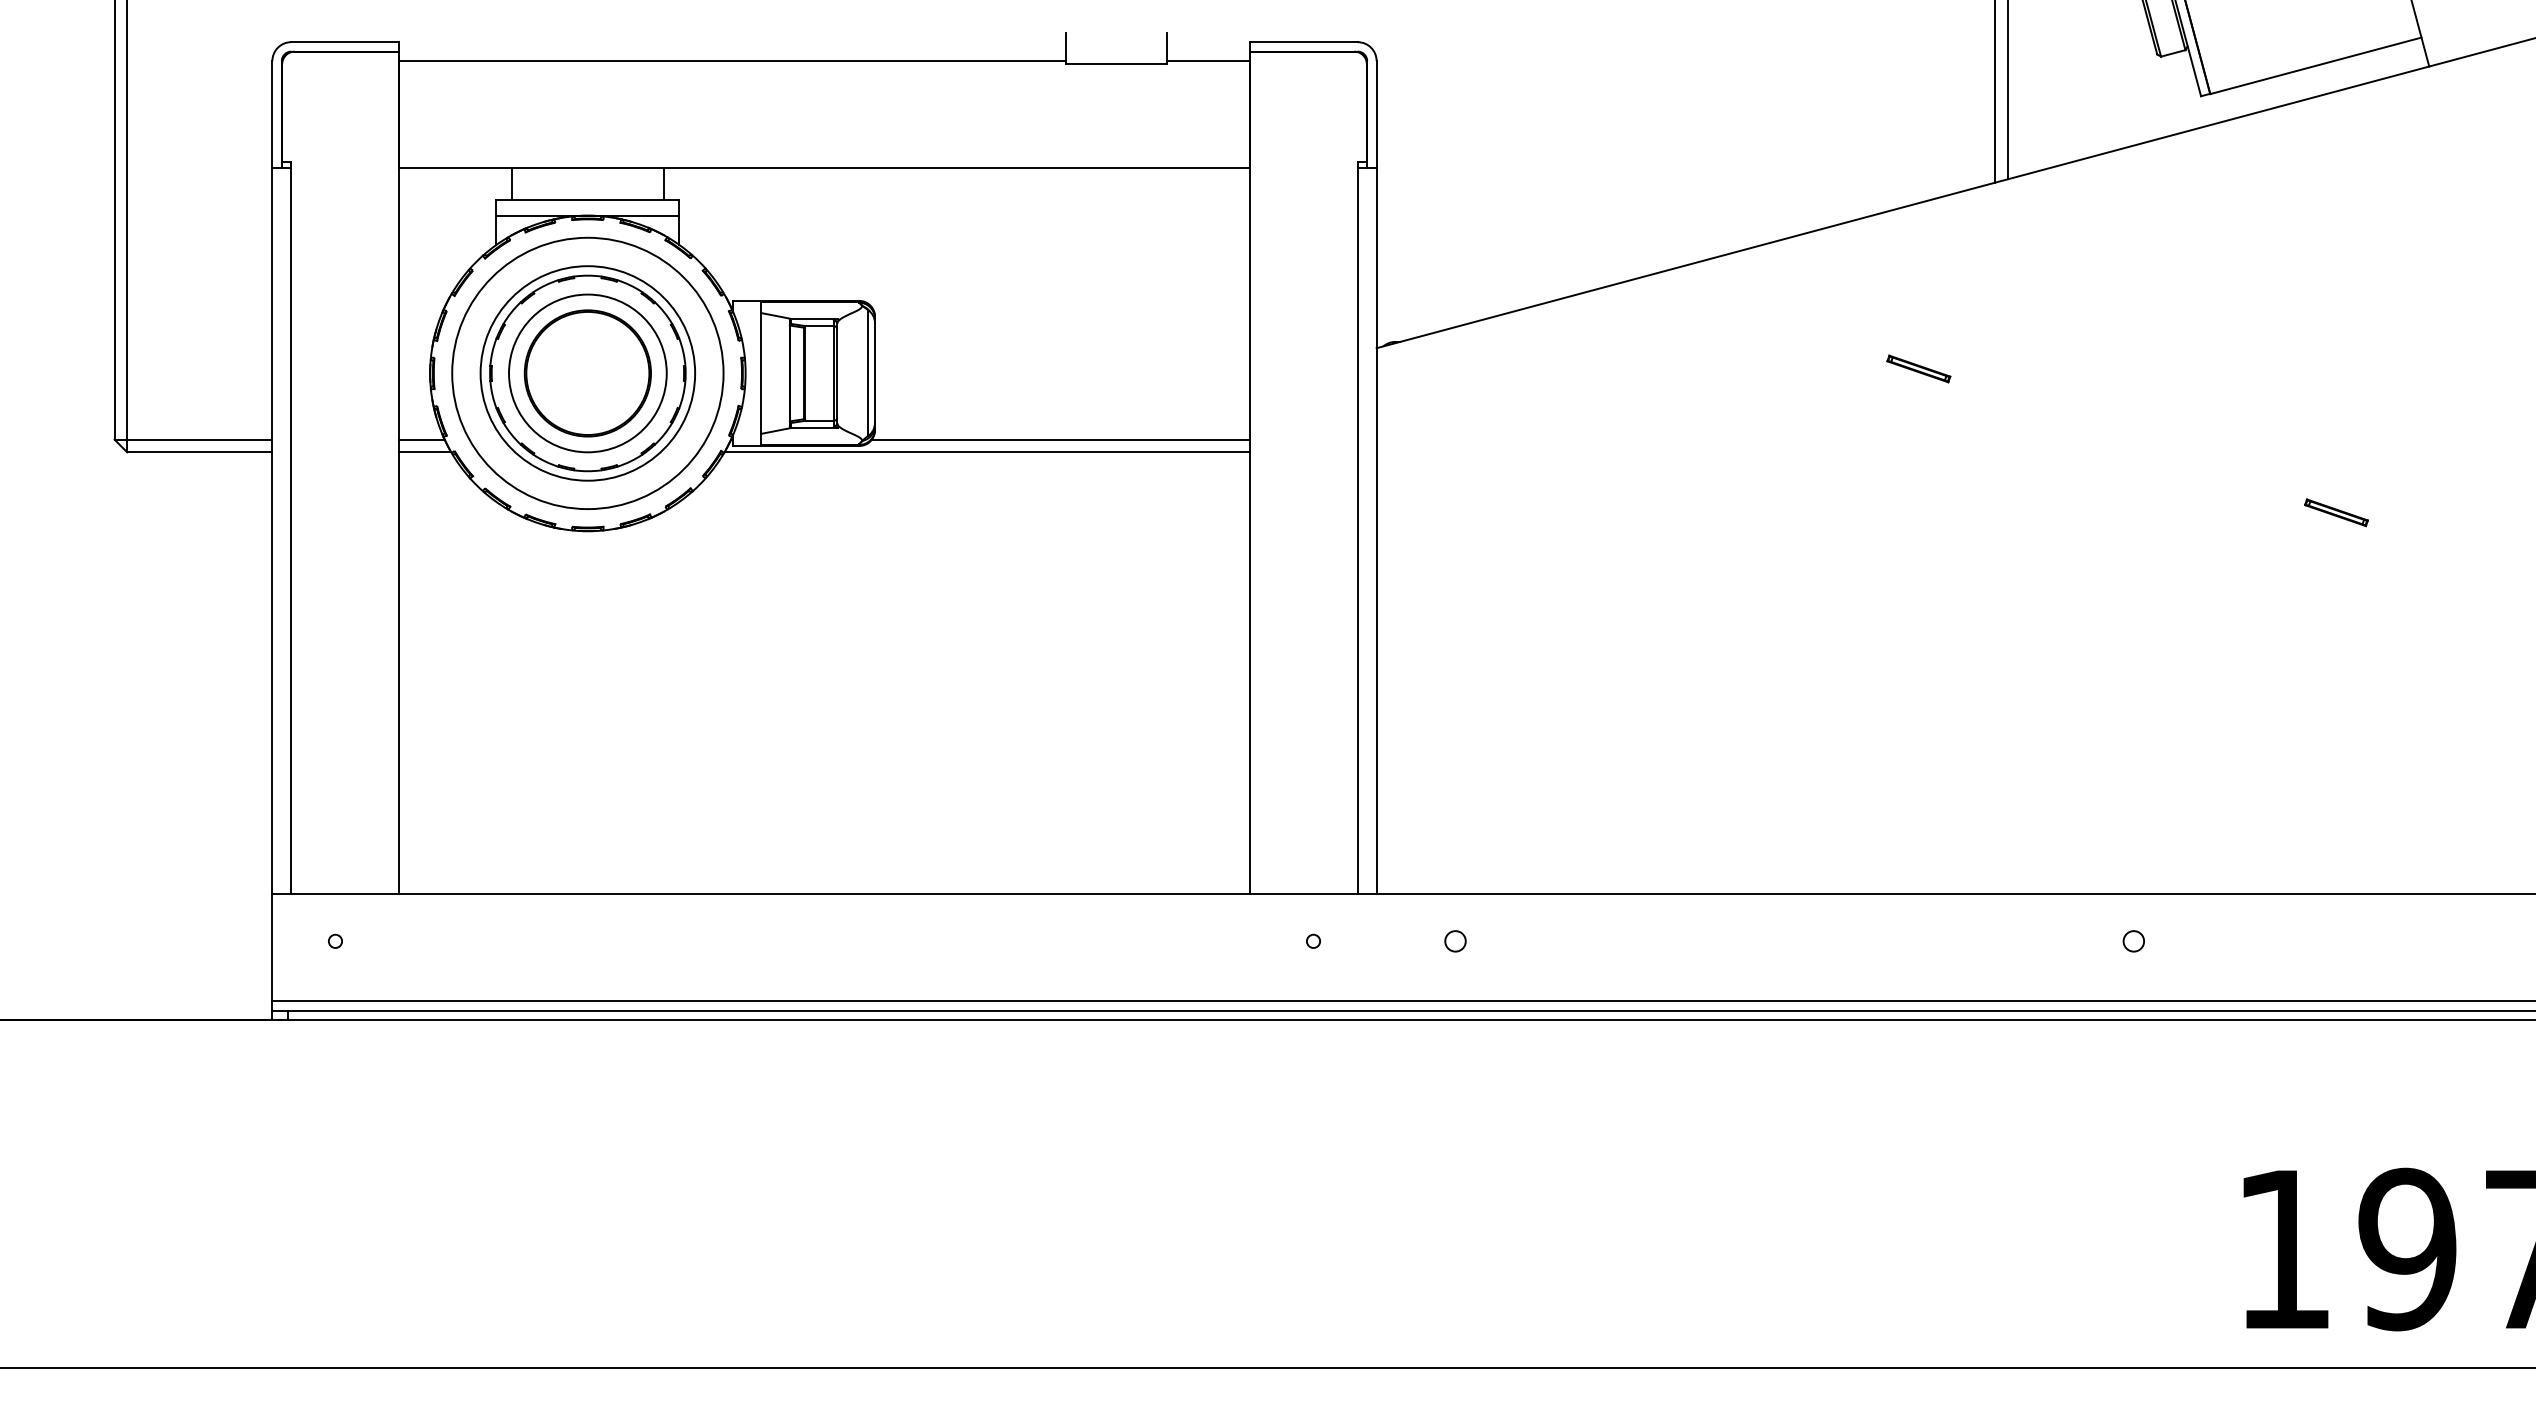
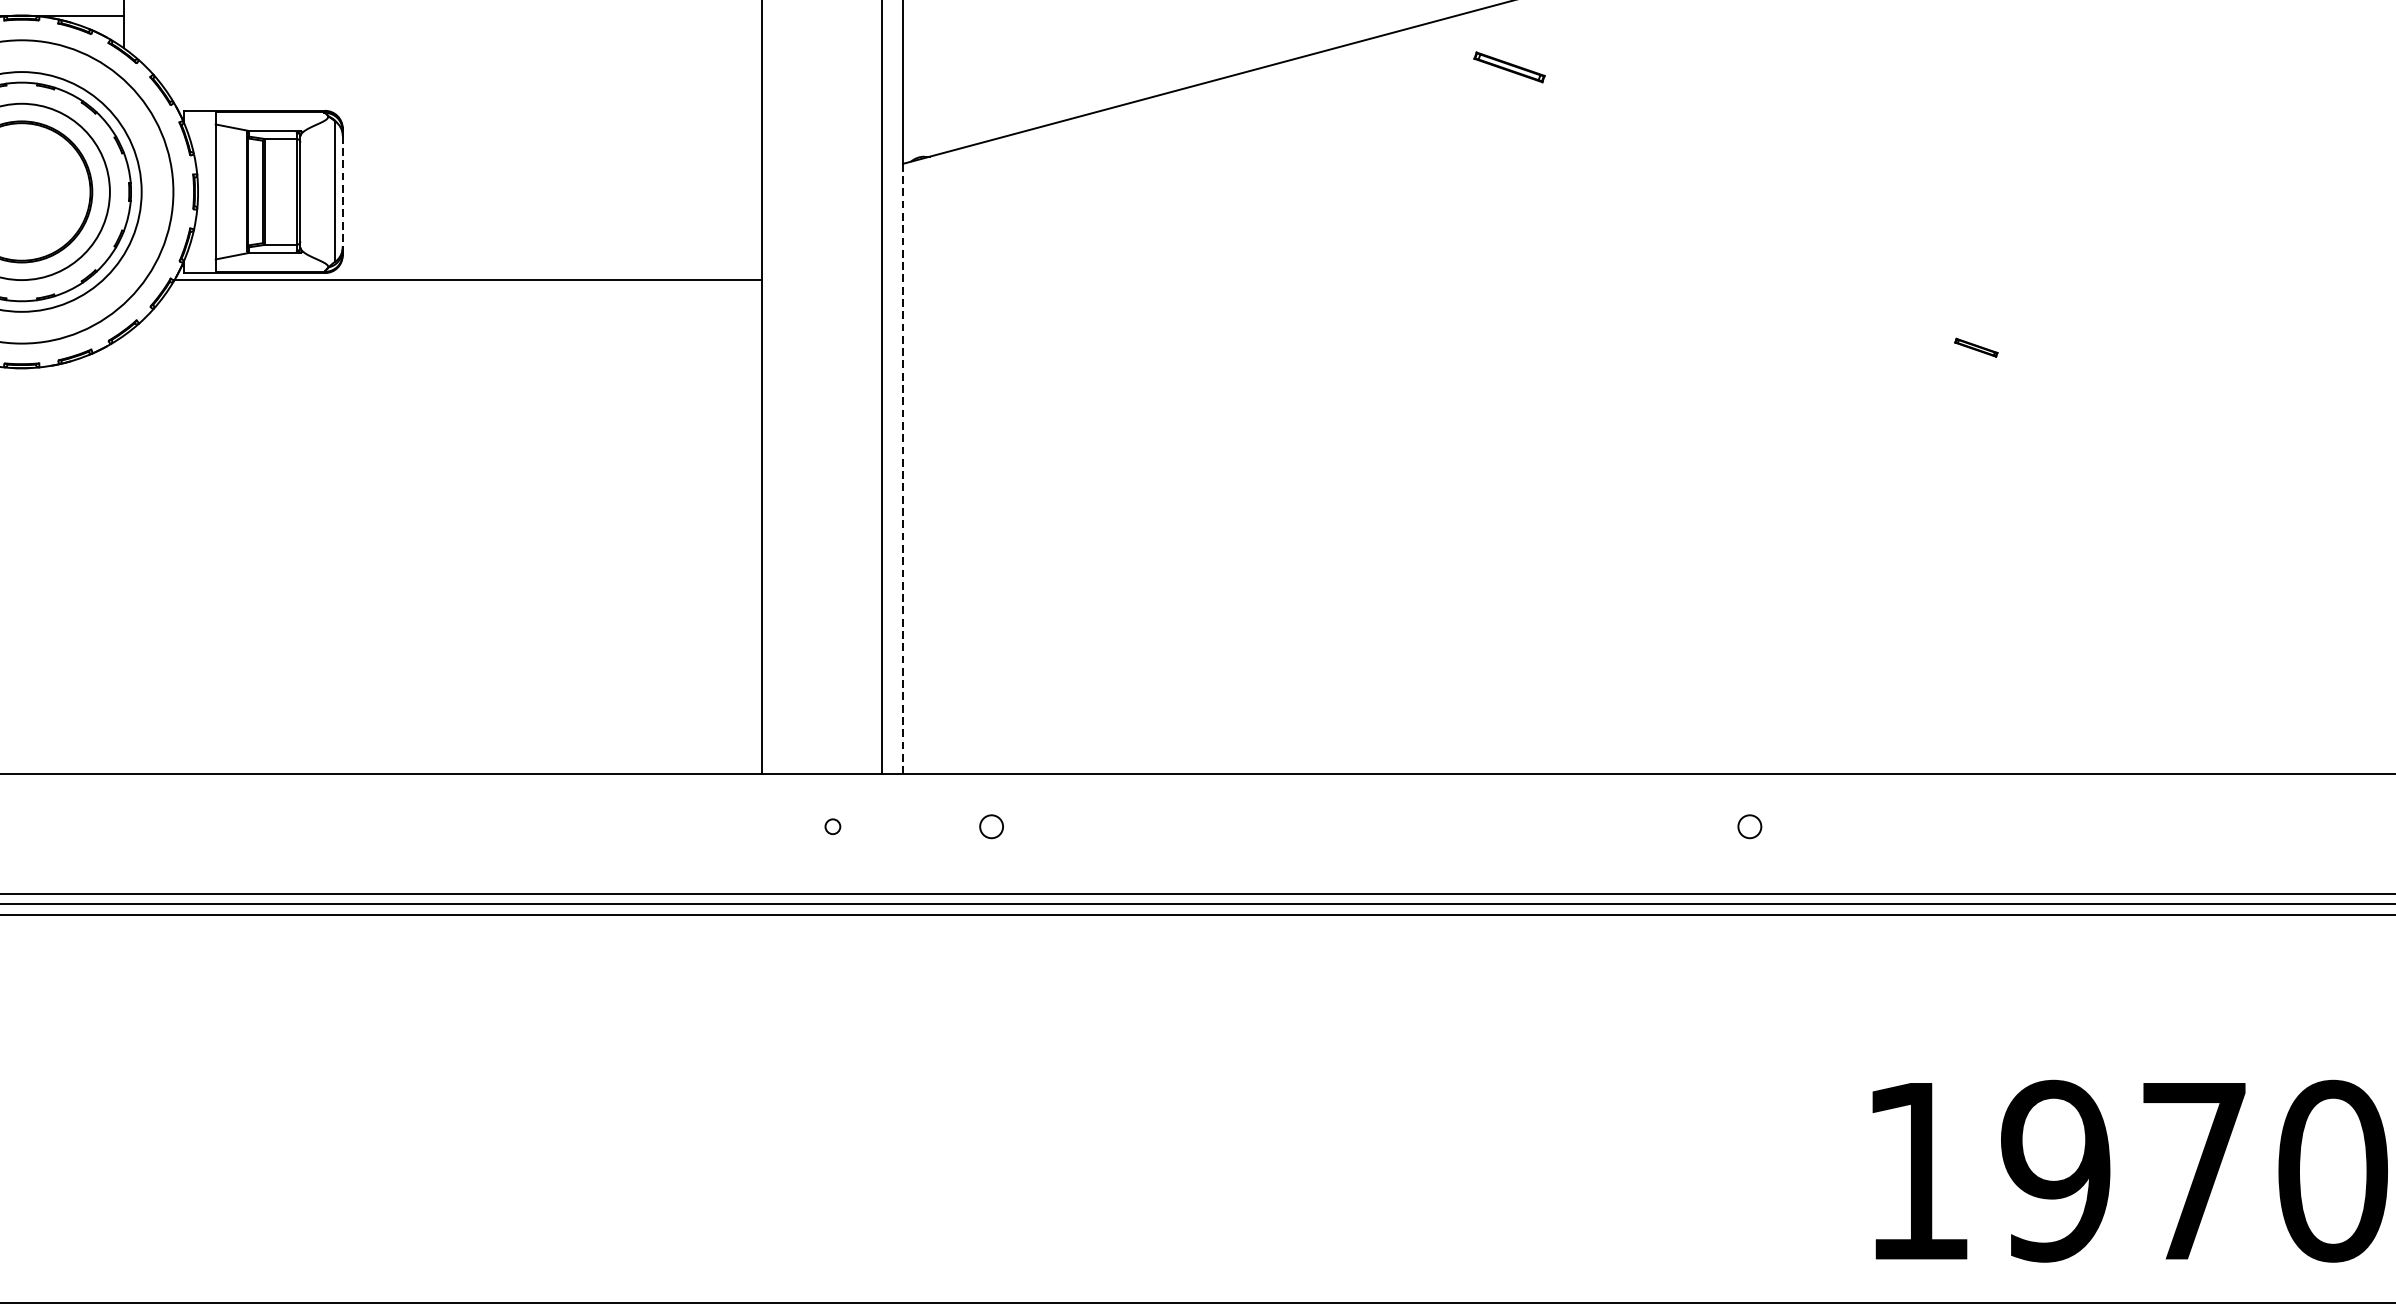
part: (1918, 368) -> (1509, 66), moved
line: (875, 373) -> (343, 192), solid -> dashed
line: (1060, 439) -> (550, 265), removed
part: (2336, 512) -> (1976, 347), size x0.6
line: (1376, 621) -> (903, 469), solid -> dashed

